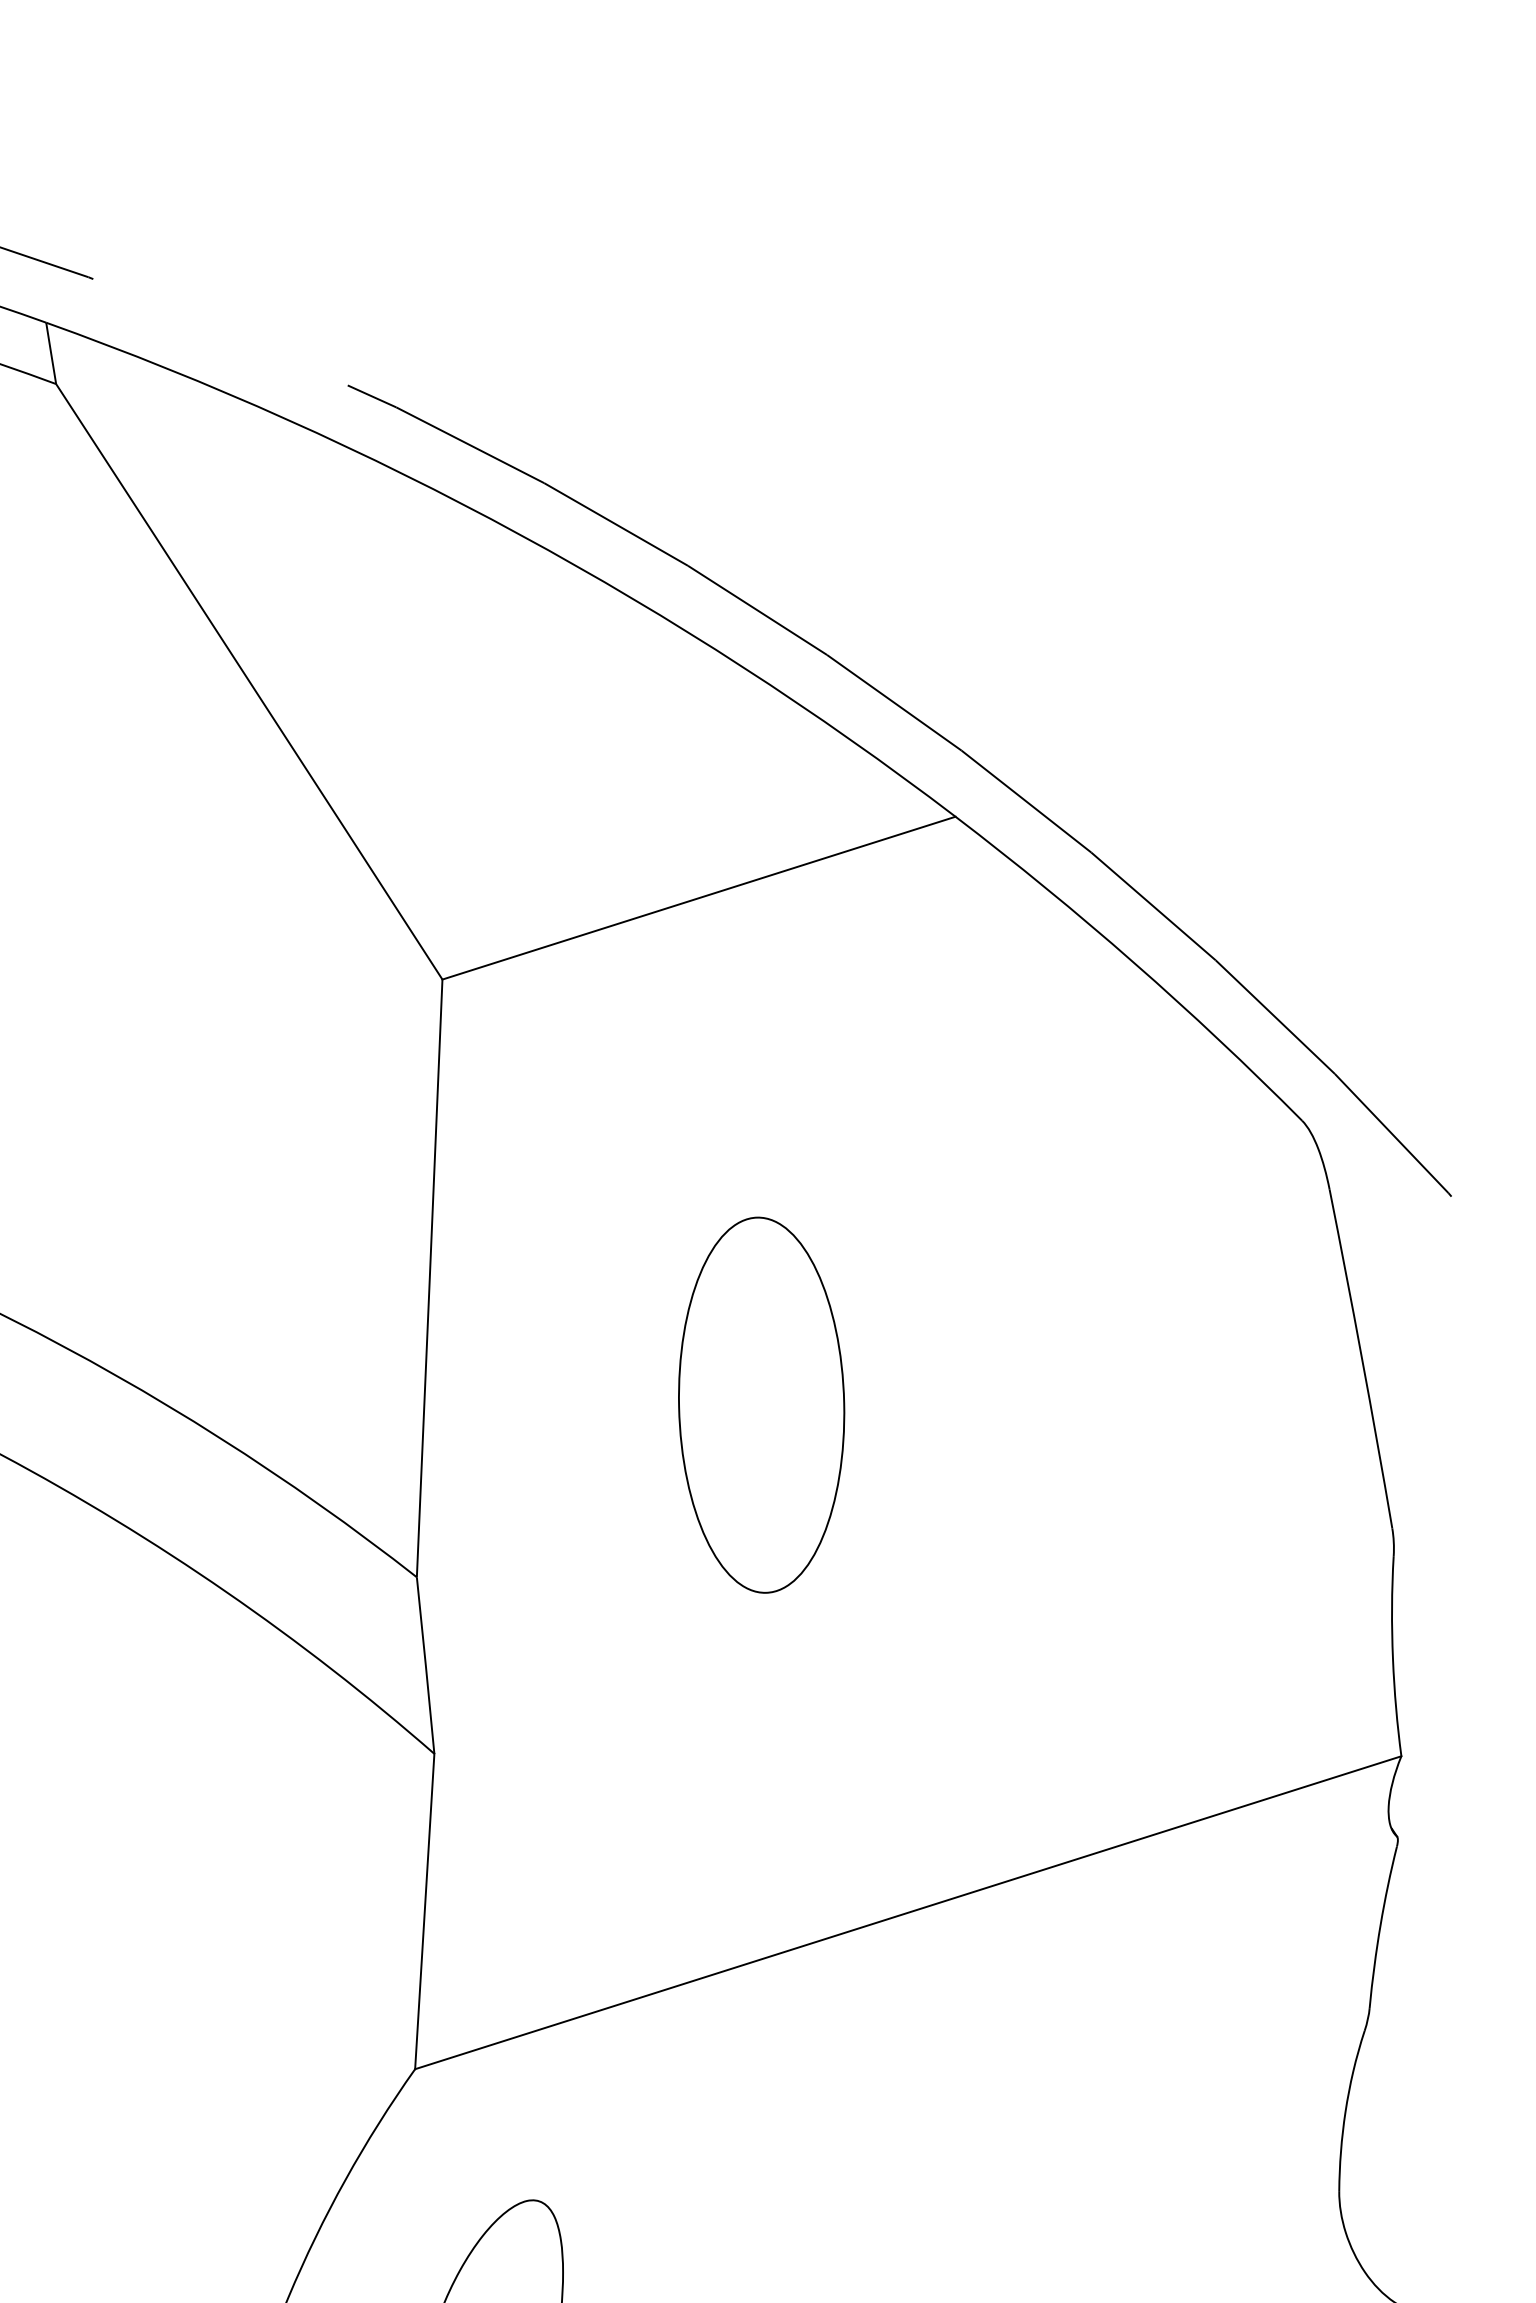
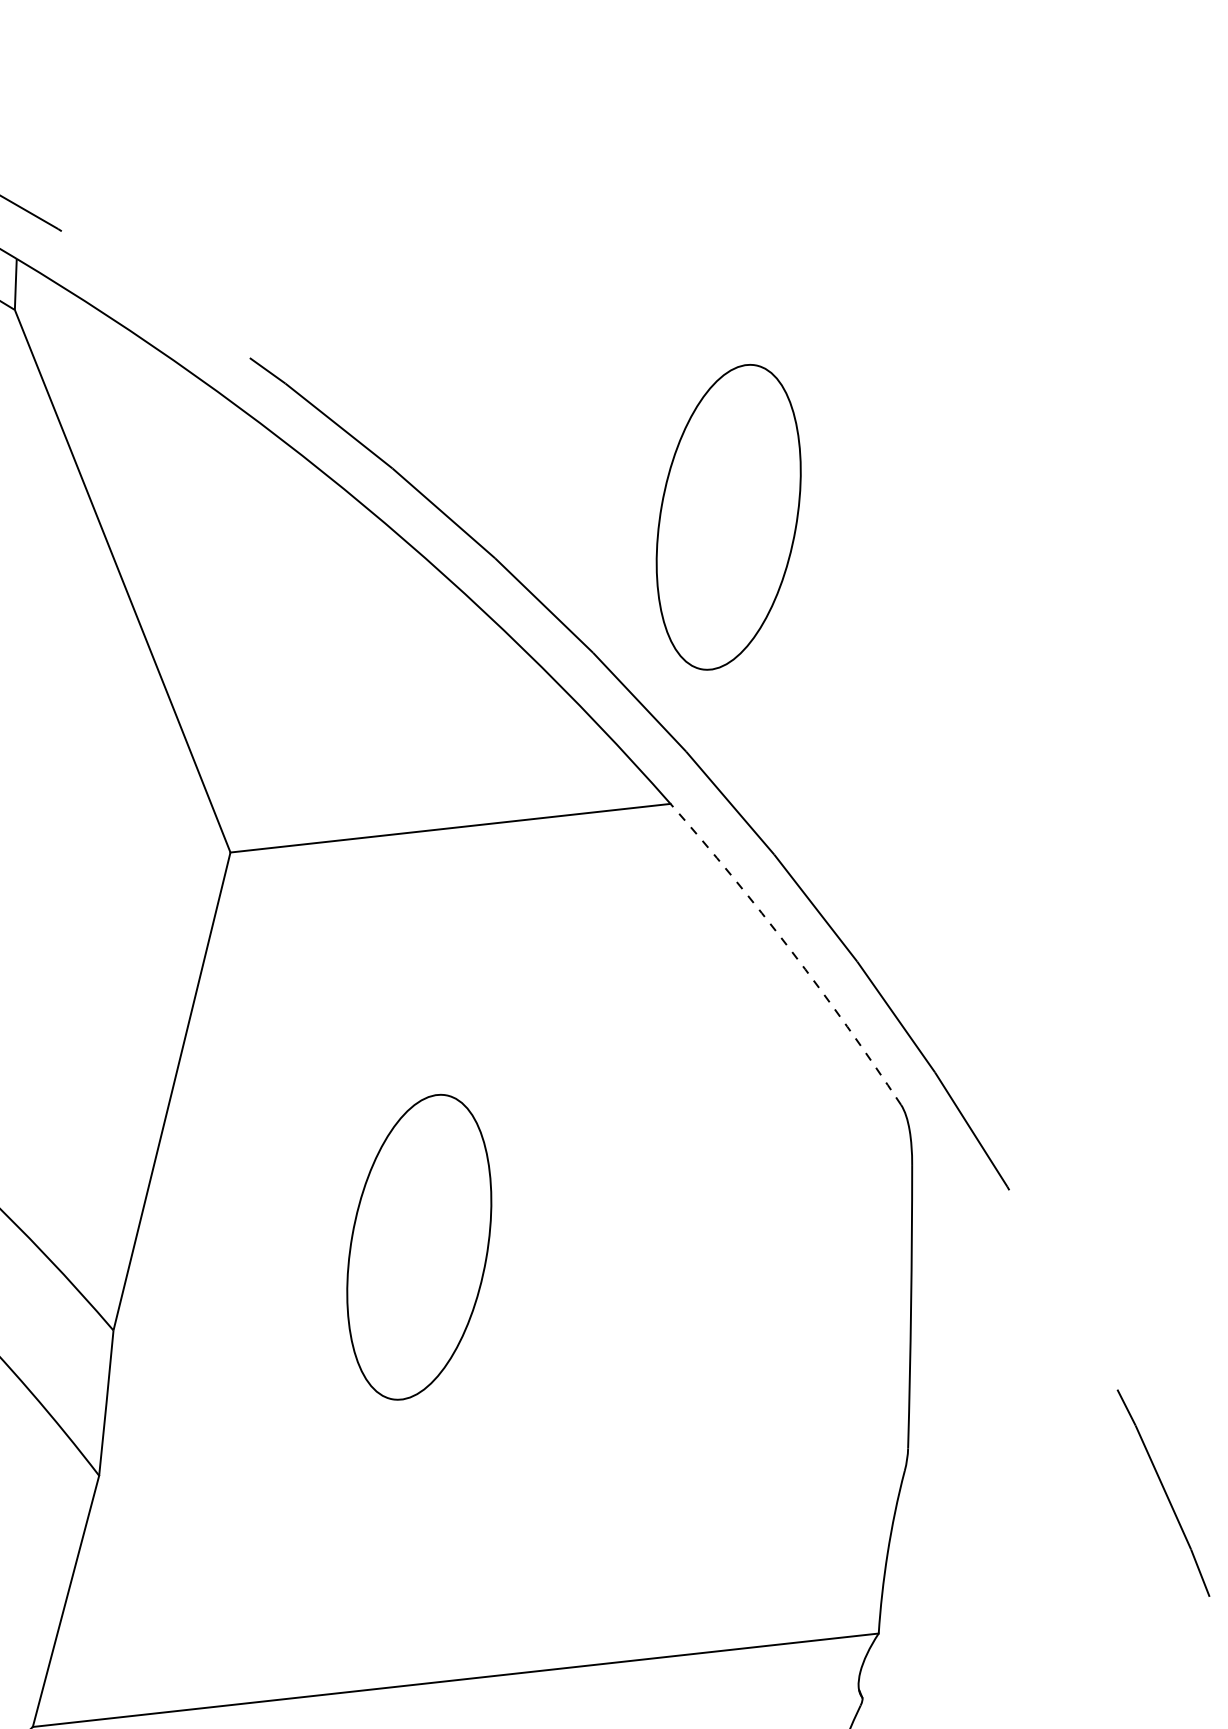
part: (956, 460) -> (728, 516), added
arc: (1134, 962) -> (791, 950), solid -> dashed

